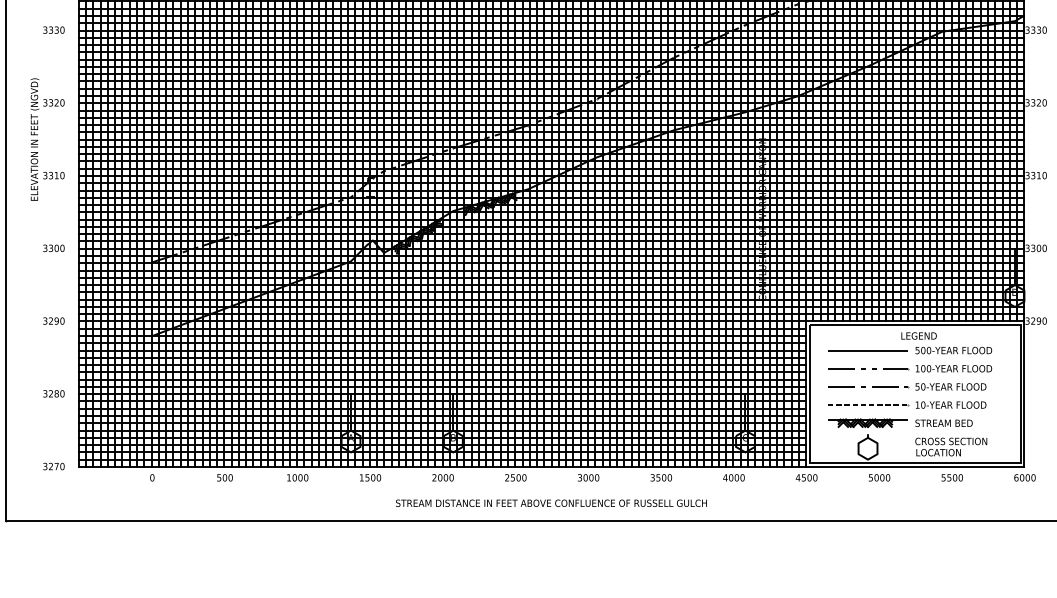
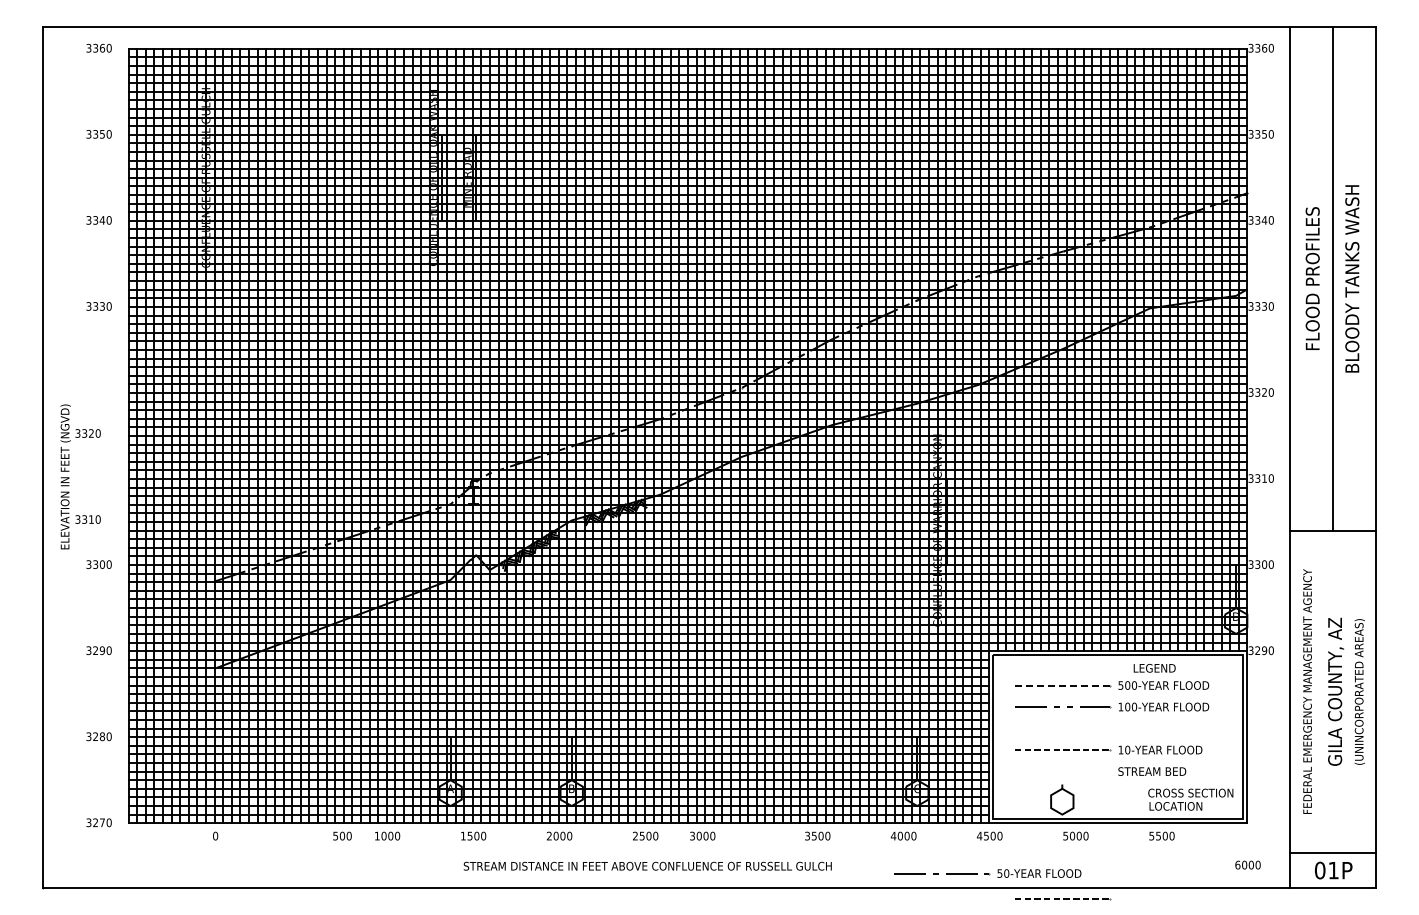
text: (47, 139) -> (80, 476), moved
text: (918, 336) -> (1154, 668), moved
line: (868, 350) -> (1062, 685), solid -> dashed
part: (907, 386) -> (987, 873), moved
part: (868, 423) -> (1062, 771), removed
text: (951, 446) -> (1190, 799), moved
text: (224, 477) -> (342, 835), moved
text: (588, 477) -> (702, 835), moved
text: (1024, 477) -> (1247, 864), moved
text: (551, 502) -> (647, 865), moved
line: (869, 531) -> (1063, 899), added

